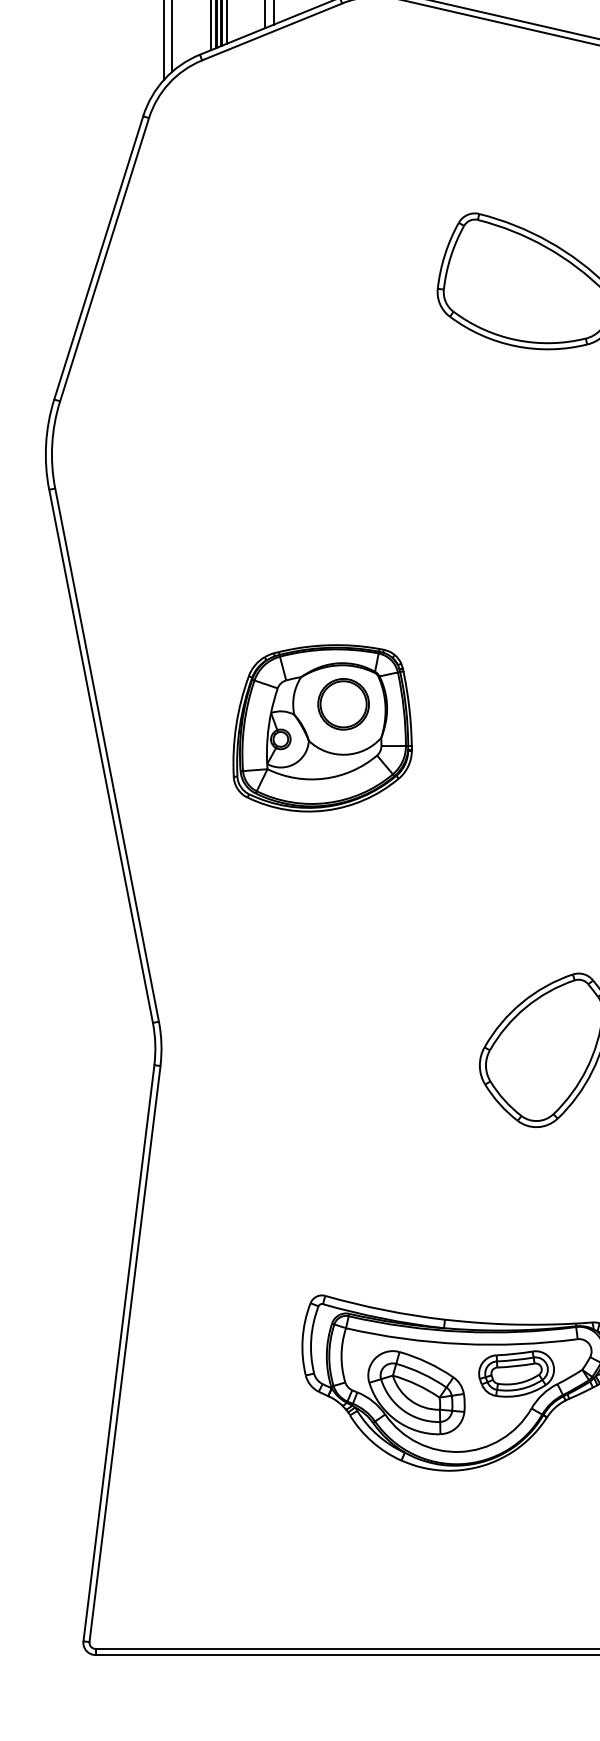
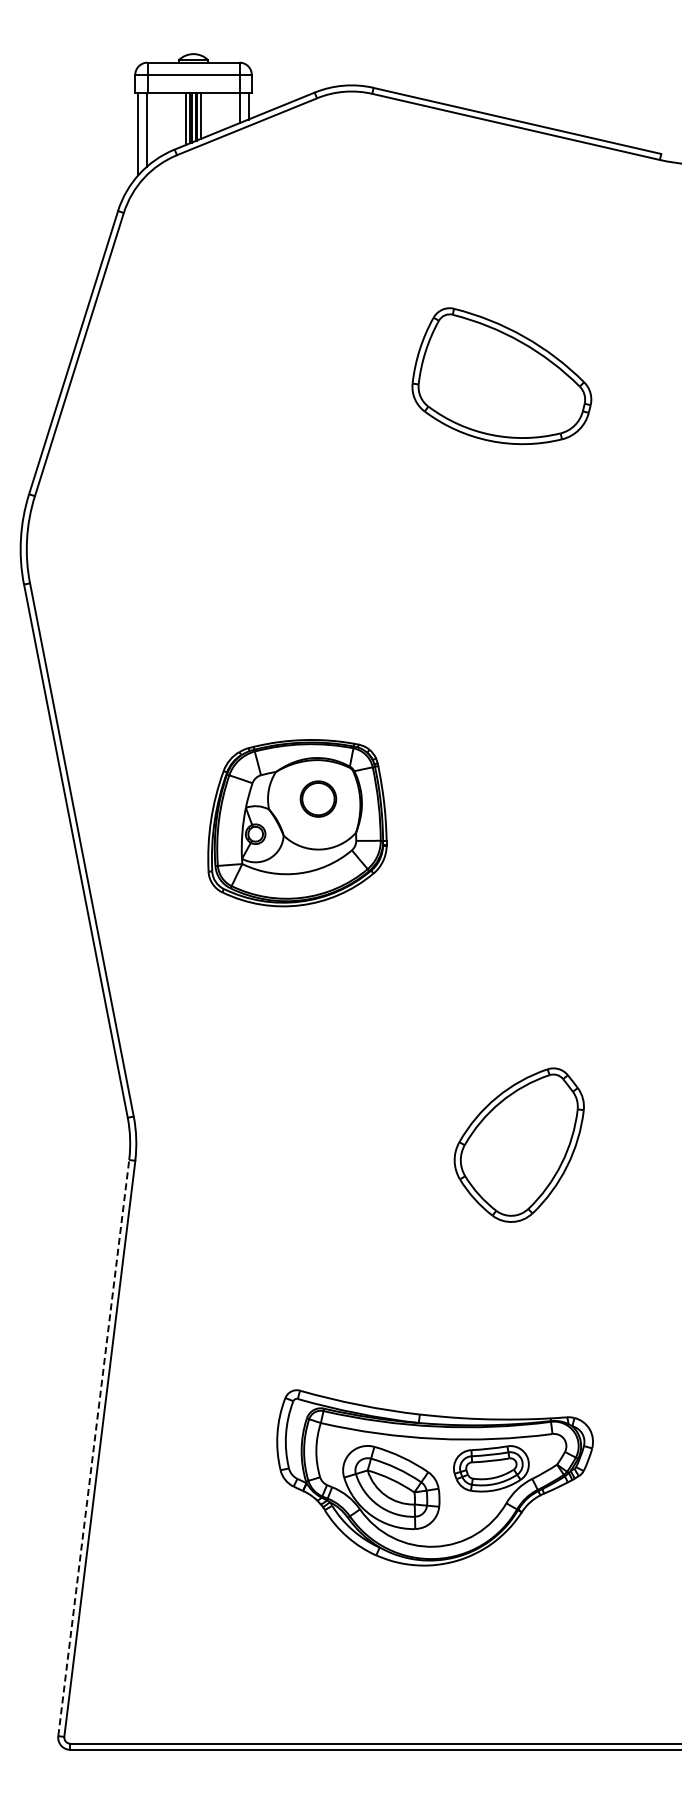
part: (343, 703) -> (318, 798), size x0.7
line: (118, 1352) -> (93, 1447), solid -> dashed

